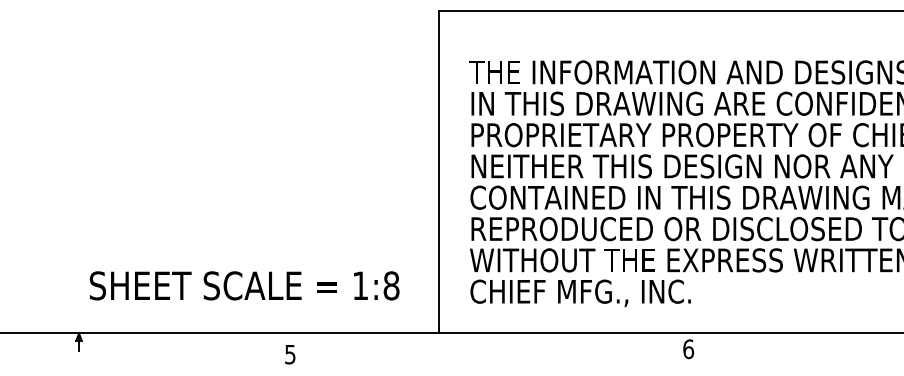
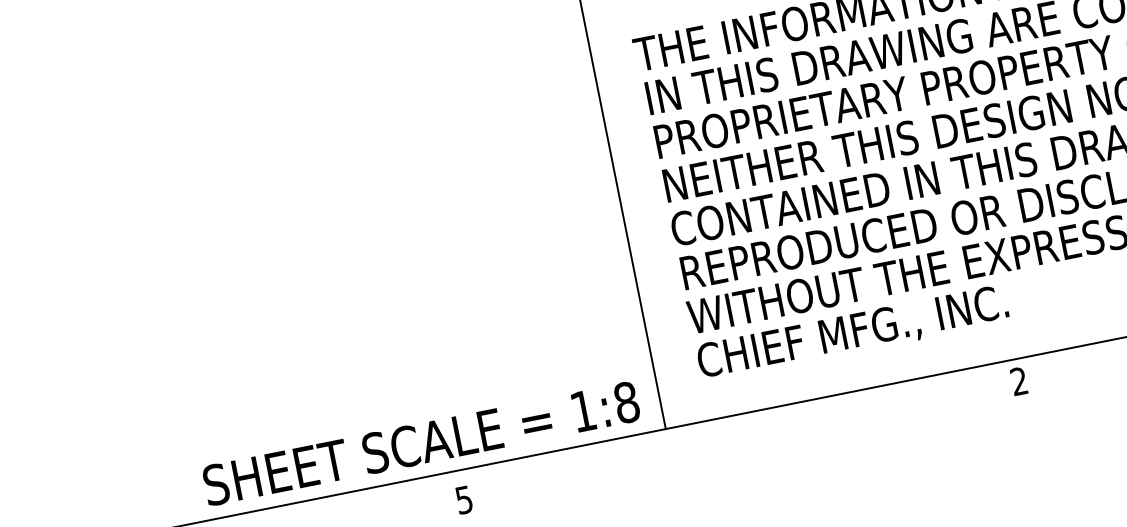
text: (244, 285) -> (421, 443), moved
text: (688, 349) -> (1019, 381), 6 -> 2

